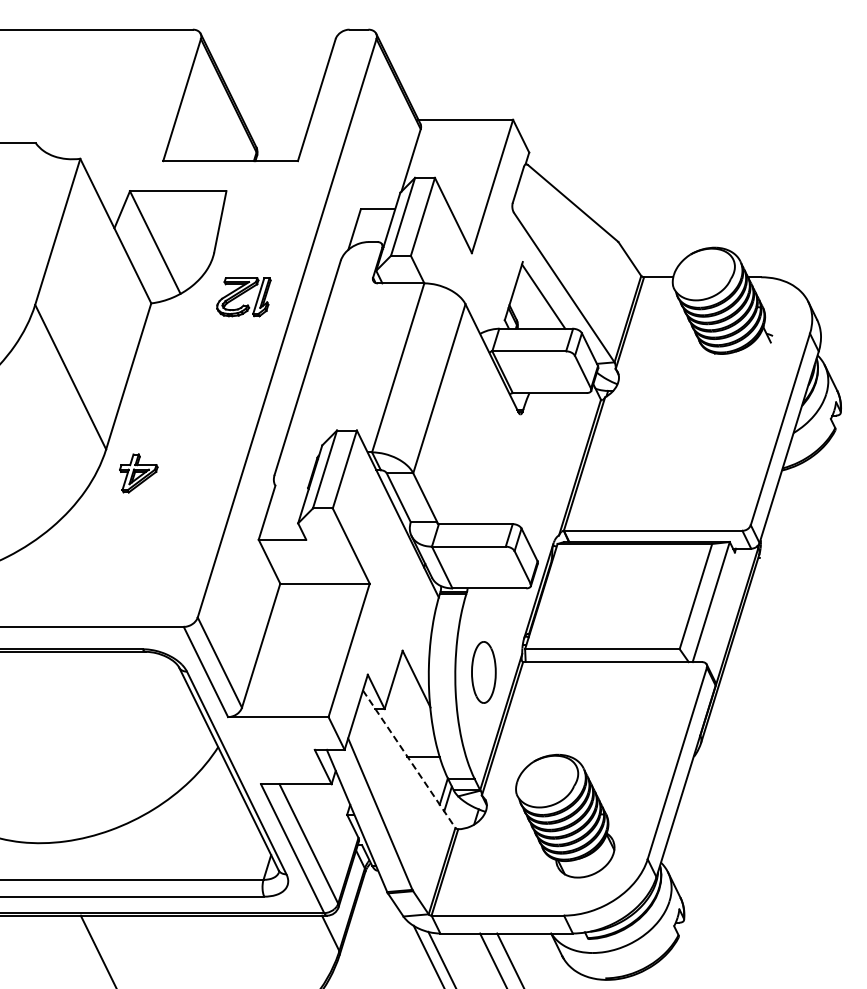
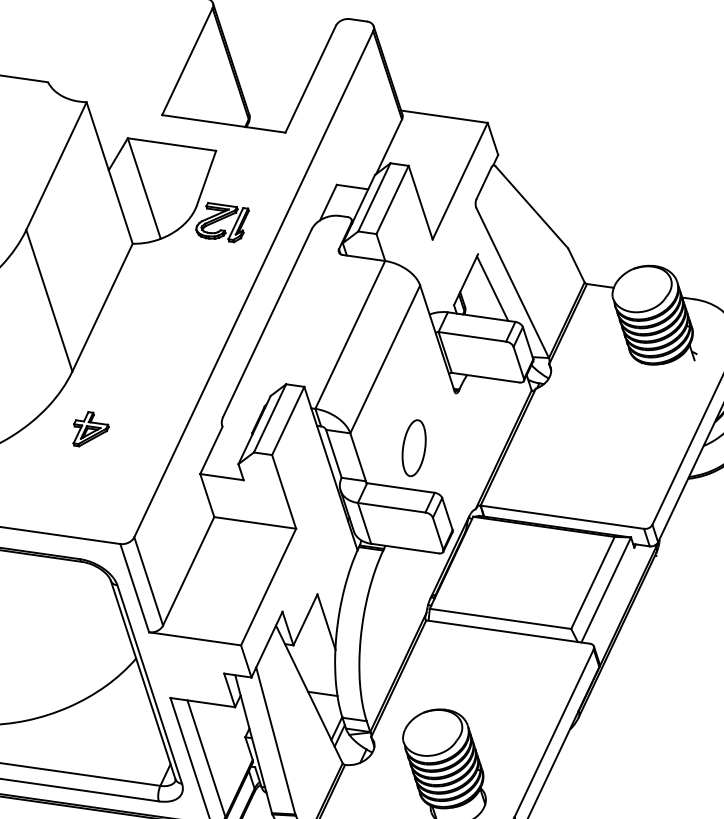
part: (243, 297) -> (221, 222), moved
part: (138, 473) -> (90, 430), moved
part: (483, 672) -> (413, 448), moved
line: (409, 759) -> (309, 694), dashed -> solid

